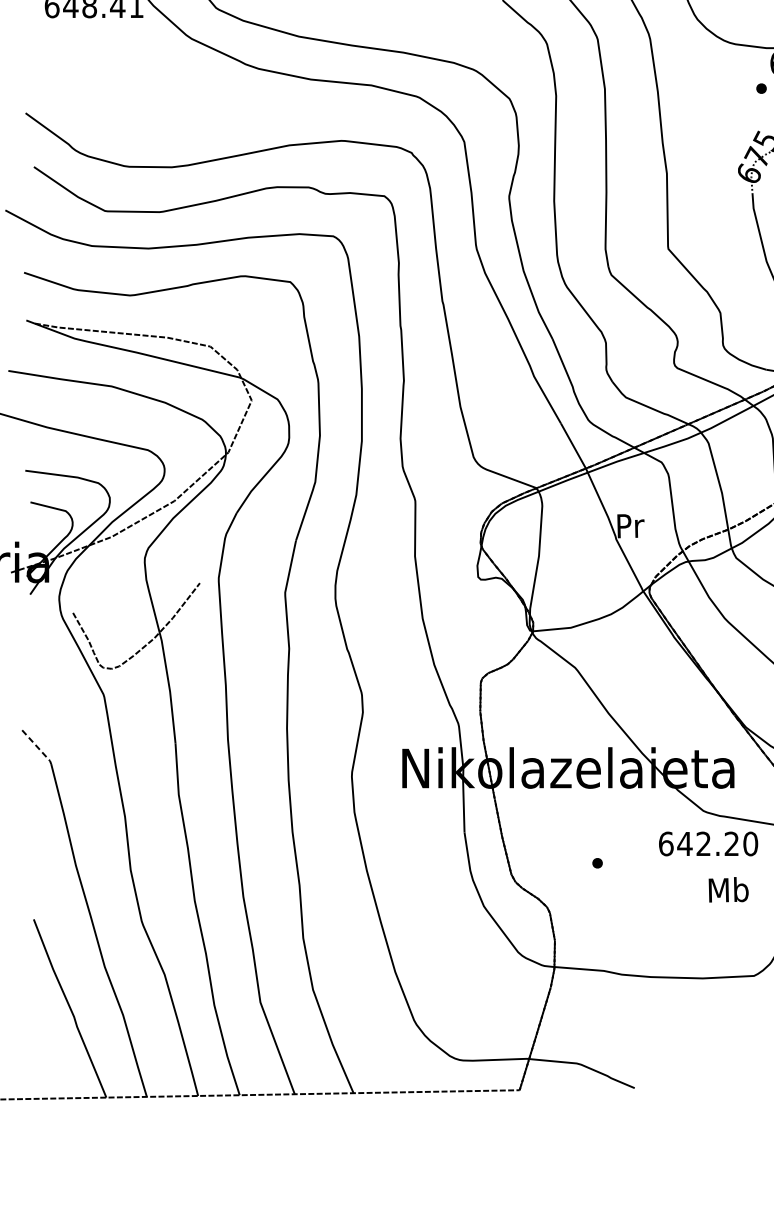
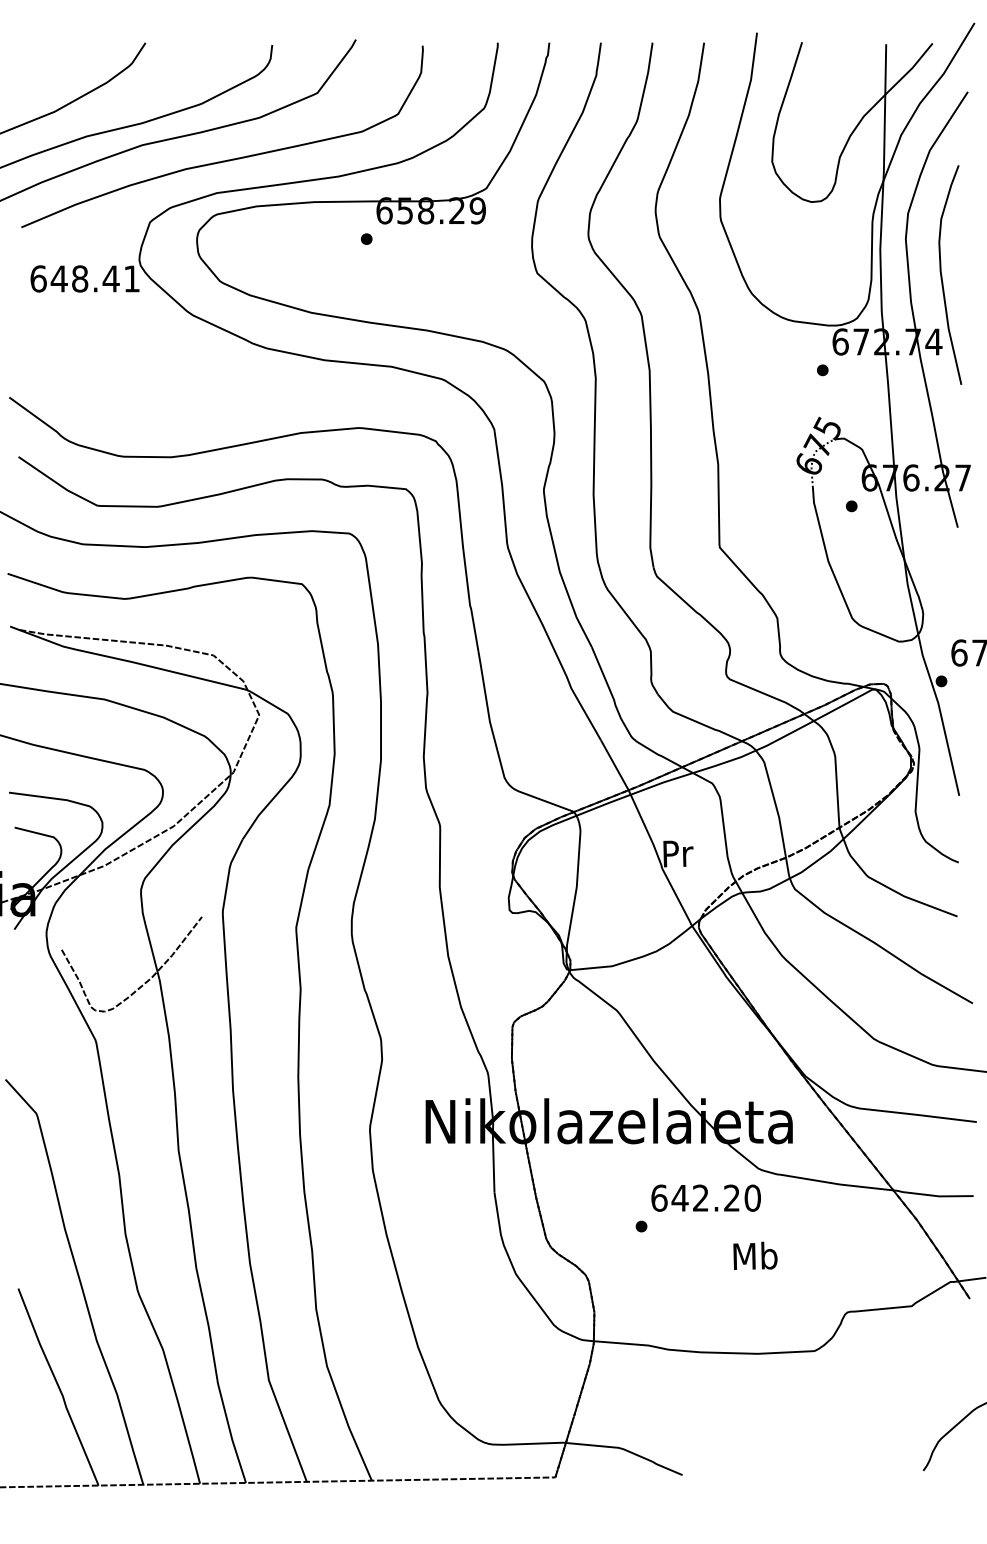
line: (37, 747) -> (22, 1098), dashed -> solid
text: (707, 843) -> (705, 1197), moved
text: (728, 889) -> (755, 1255), moved

